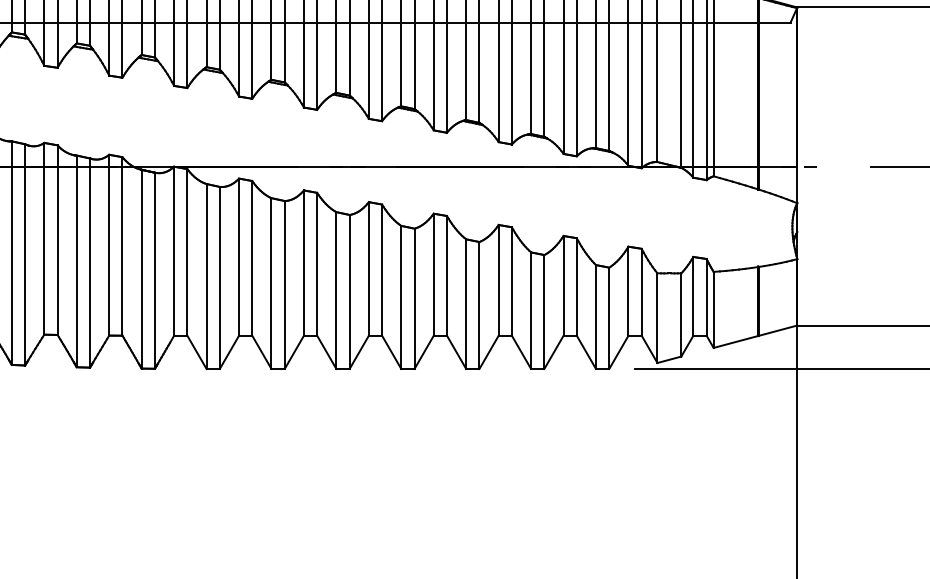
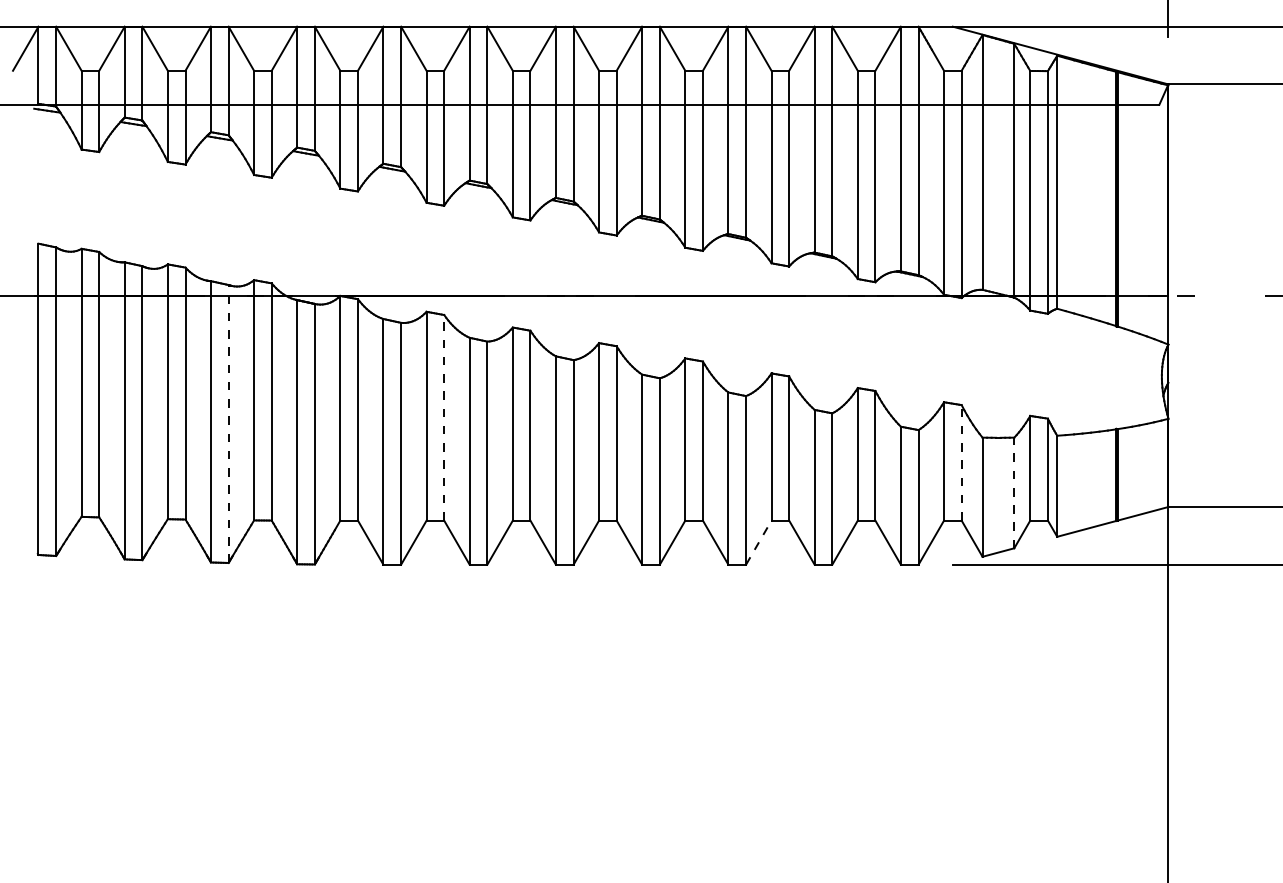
line: (252, 258) -> (444, 417), solid -> dashed
line: (89, 263) -> (228, 424), solid -> dashed
line: (641, 292) -> (961, 462), solid -> dashed
line: (681, 314) -> (1014, 492), solid -> dashed
line: (489, 352) -> (759, 542), solid -> dashed

